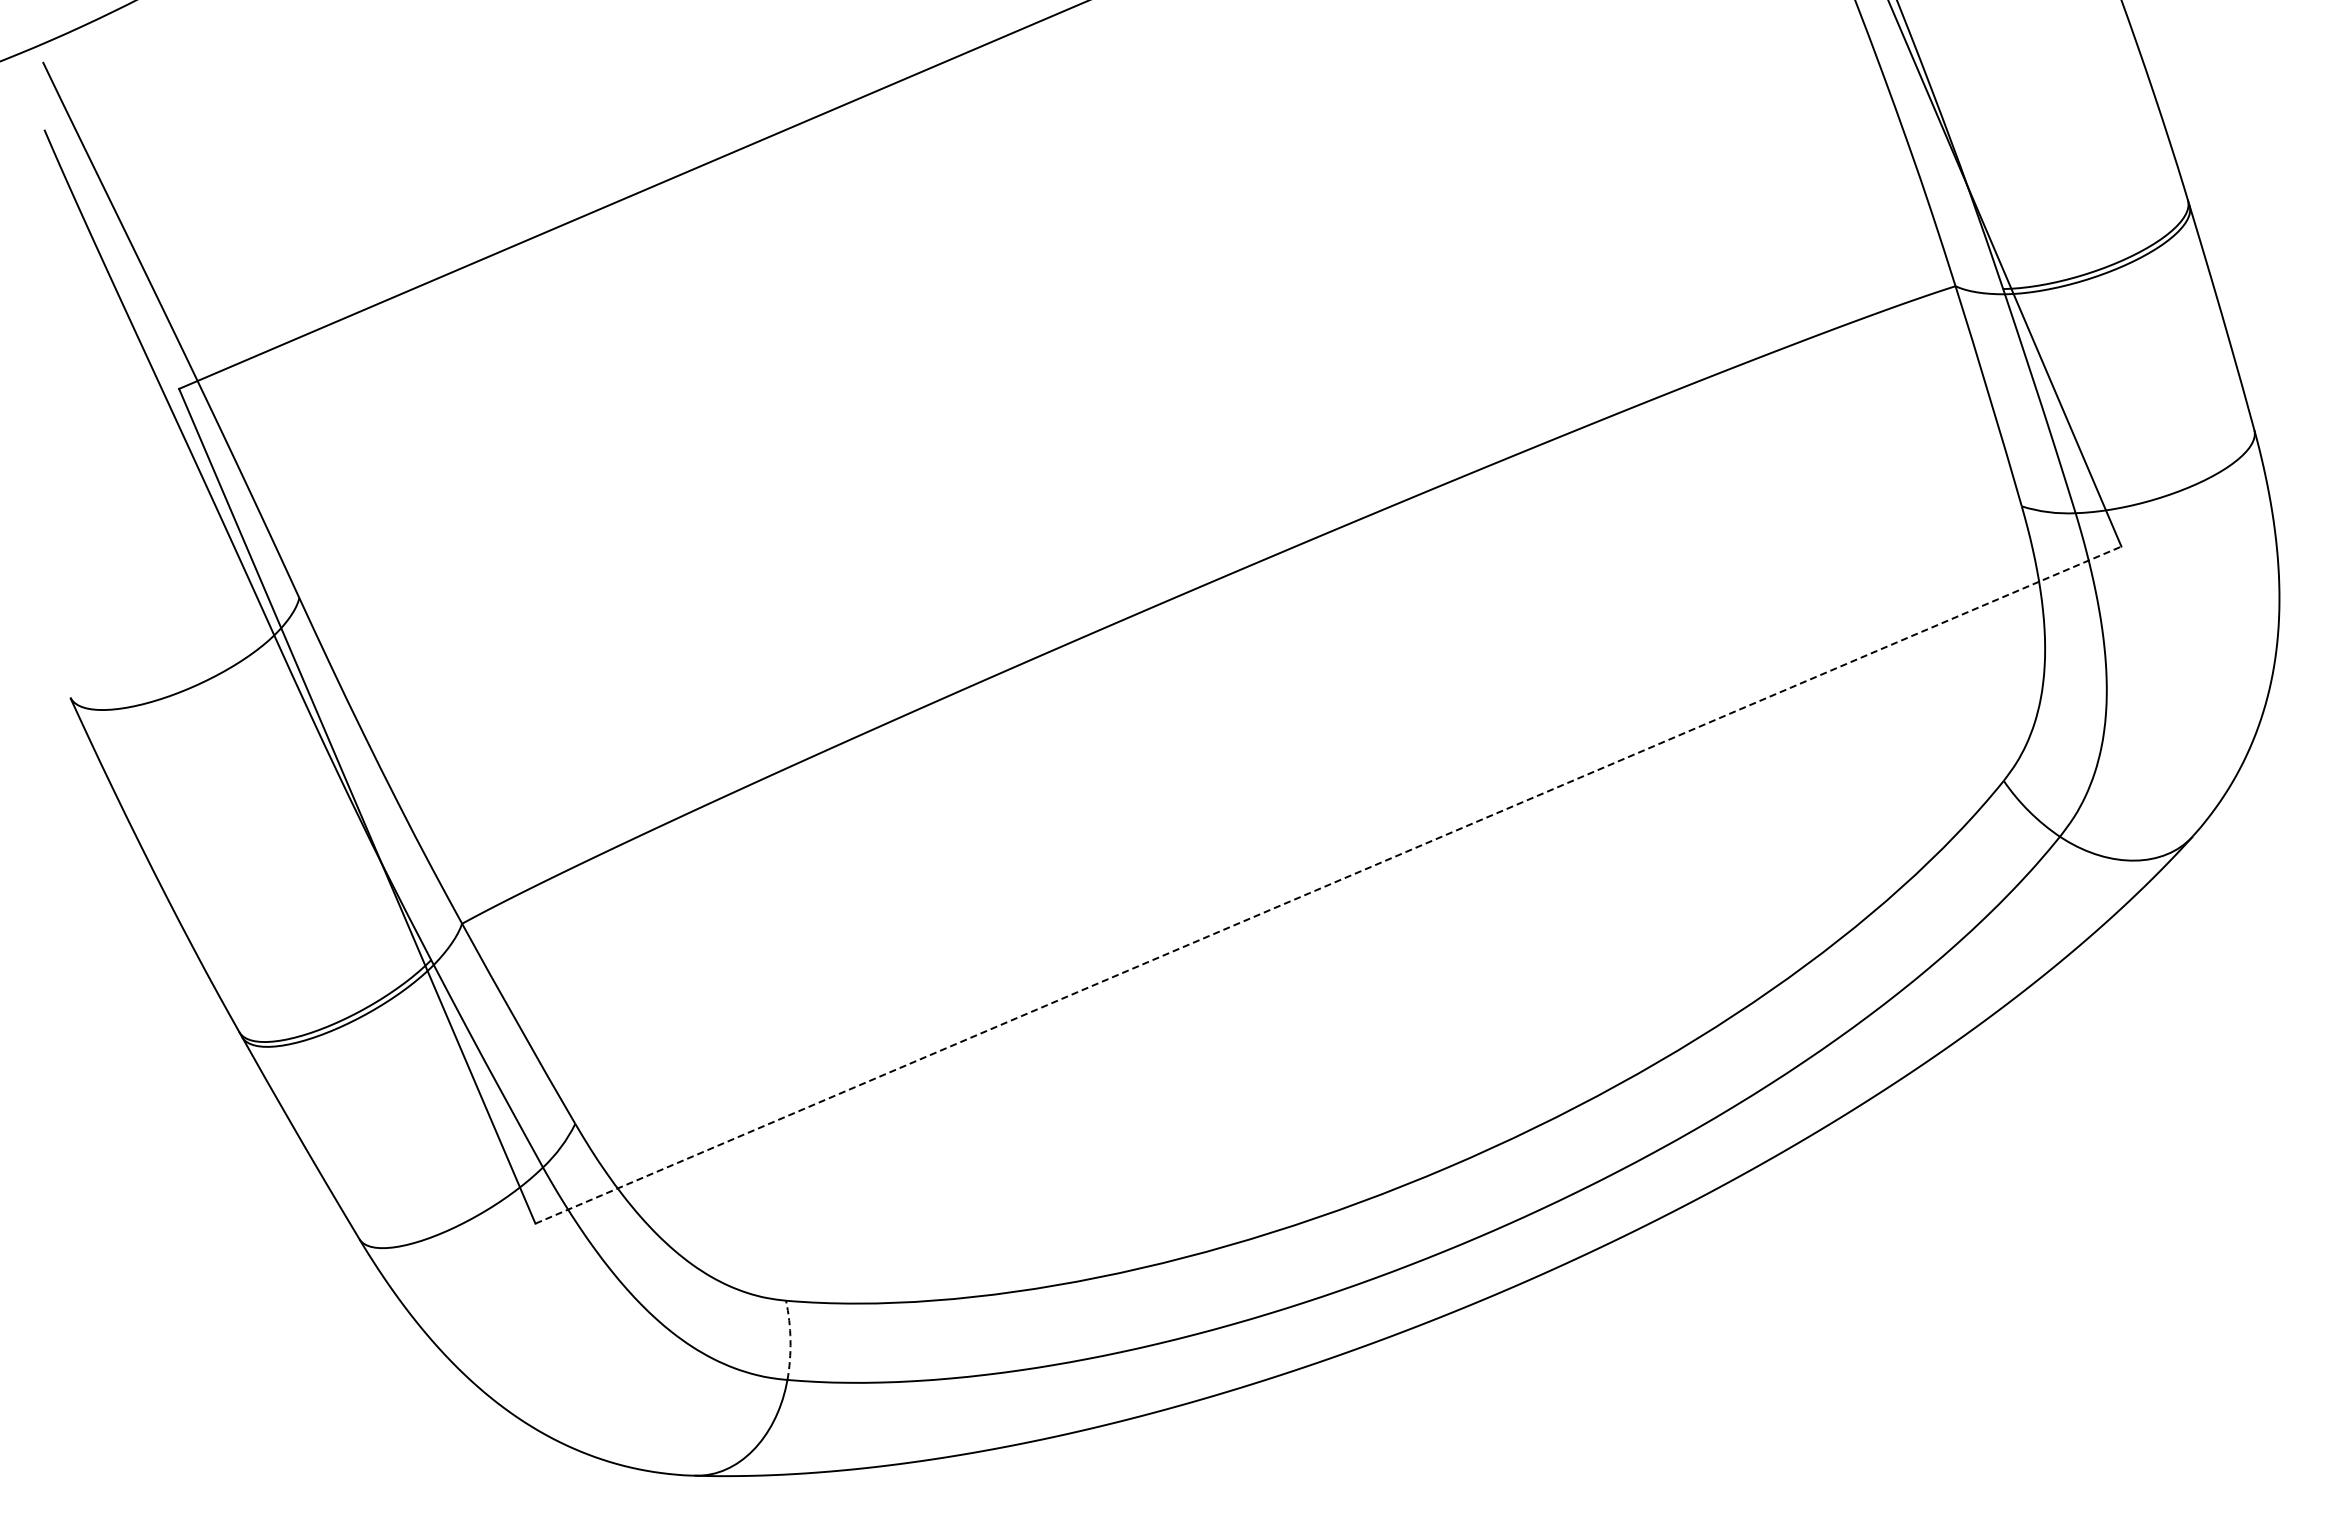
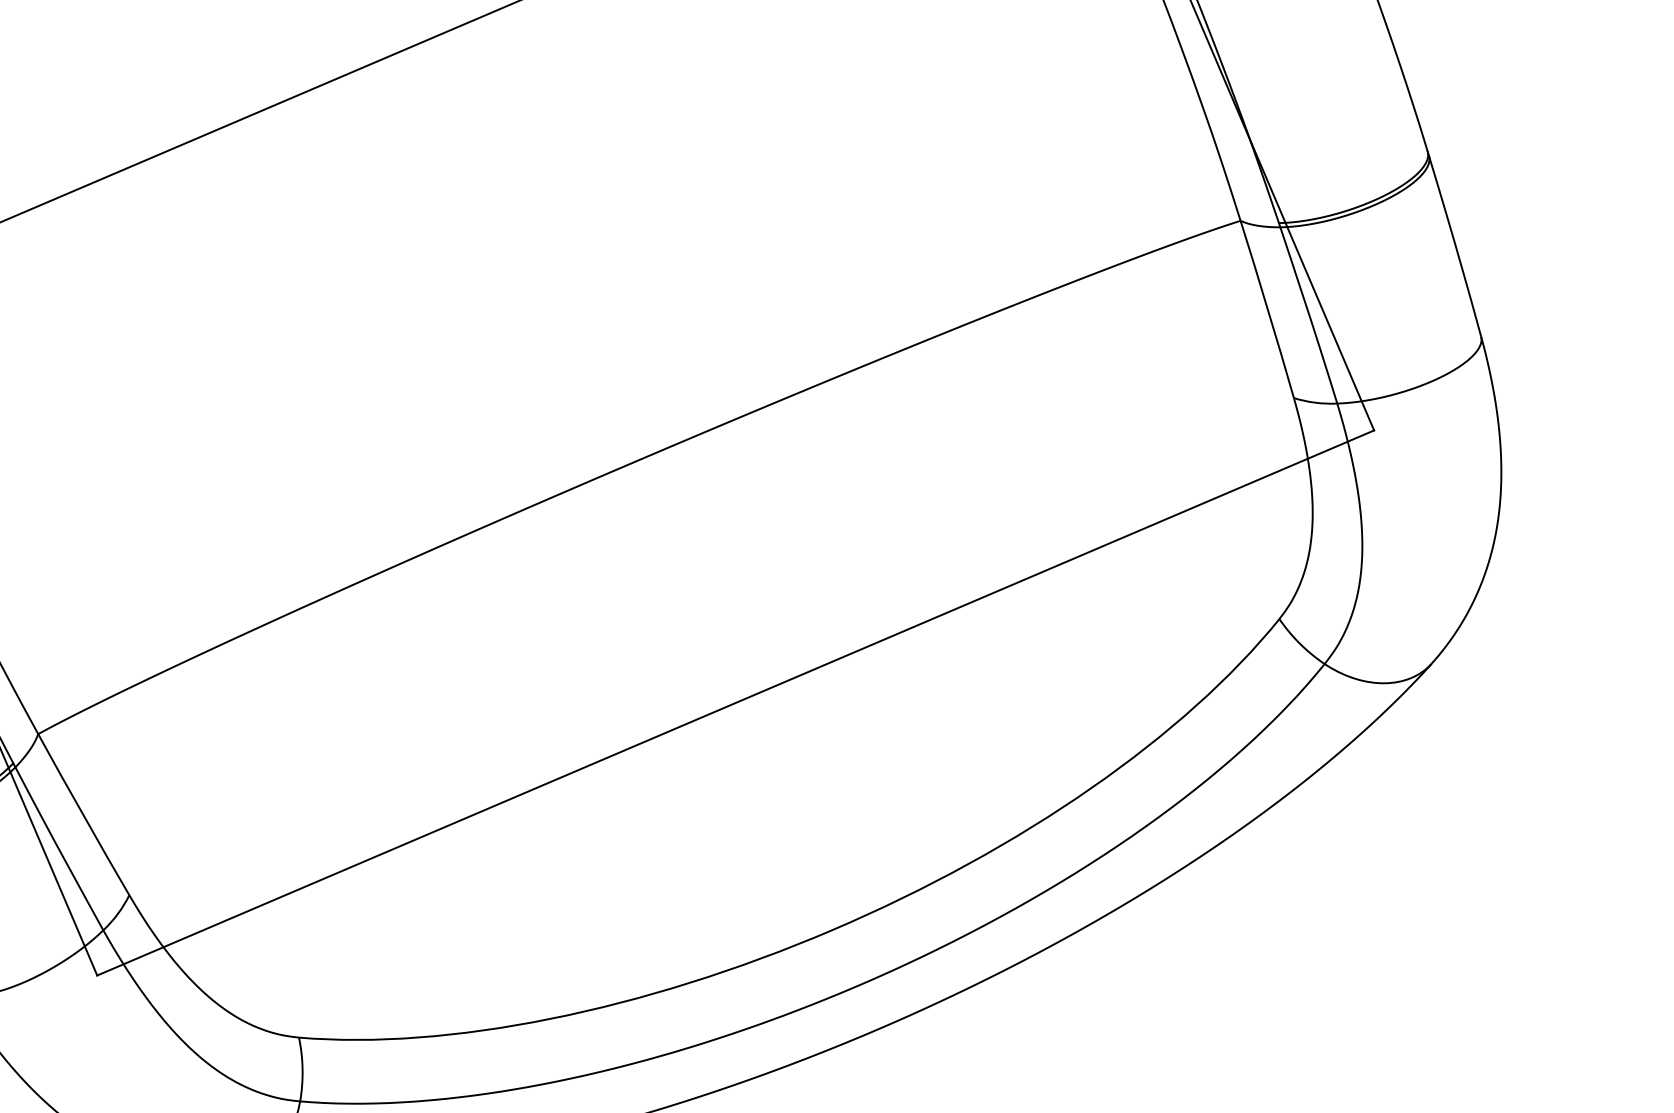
line: (1328, 884) -> (735, 702), dashed -> solid
arc: (790, 1340) -> (302, 1069), dashed -> solid

